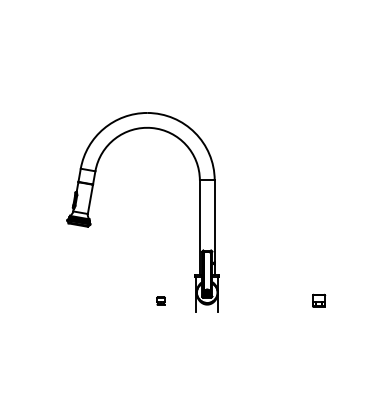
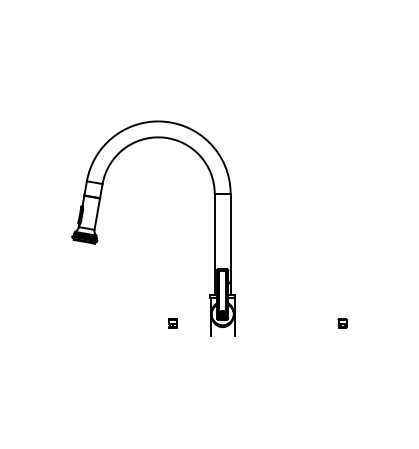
part: (318, 301) -> (342, 323), size x0.62

